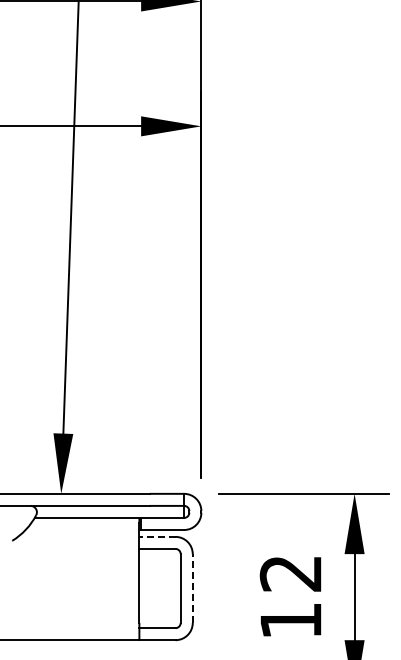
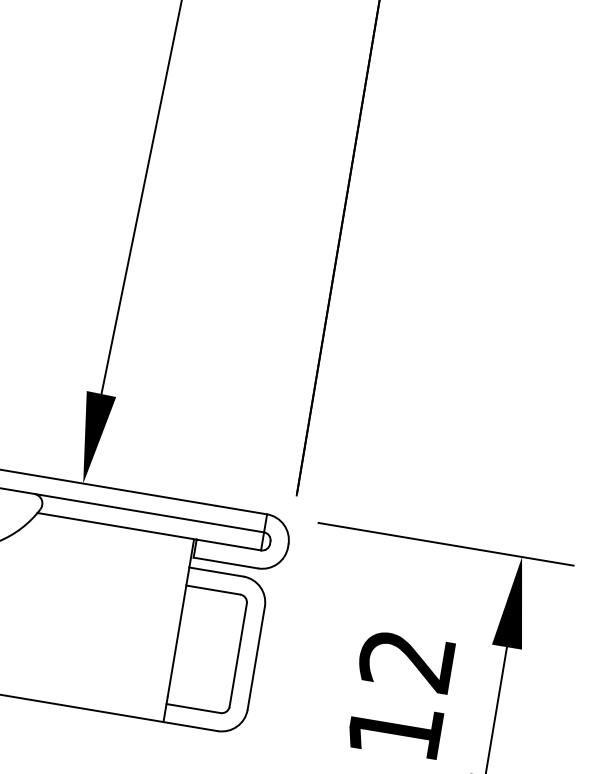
line: (156, 536) -> (215, 571), dashed -> solid
line: (192, 588) -> (255, 658), dashed -> solid

